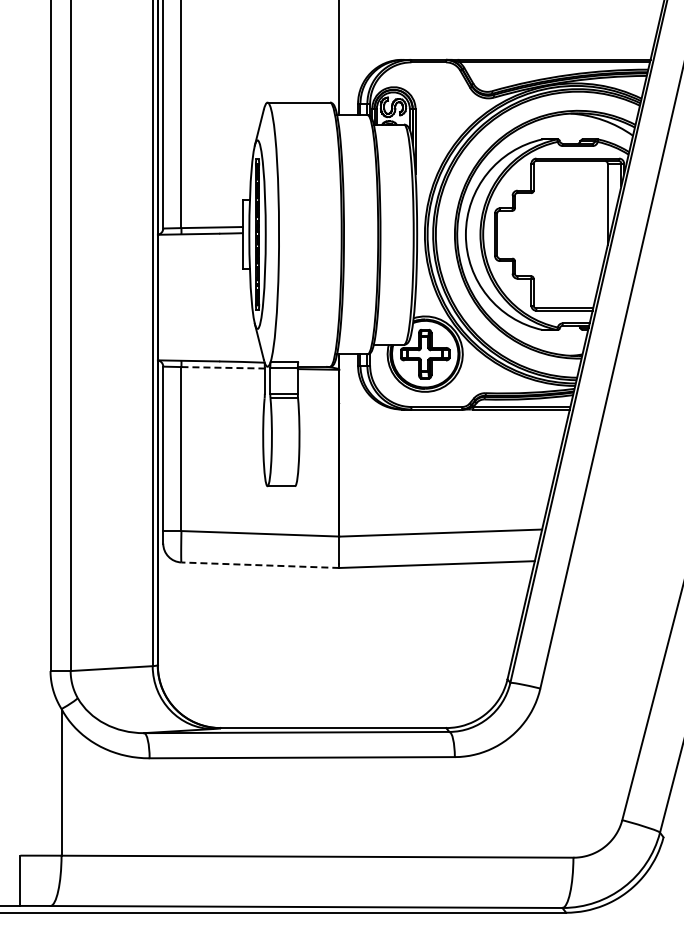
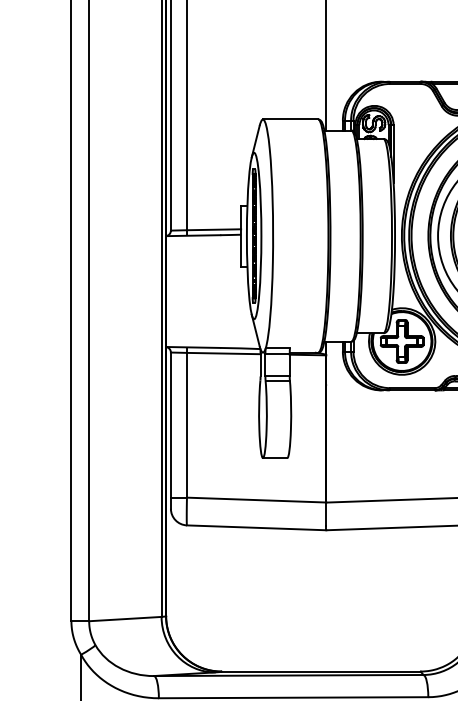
line: (223, 367) -> (224, 353), dashed -> solid
line: (260, 565) -> (256, 528), dashed -> solid

